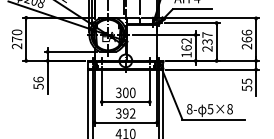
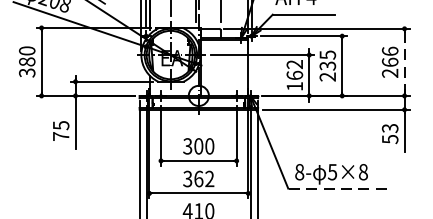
text: (207, 34) -> (327, 54), 237 -> 235
line: (256, 40) -> (405, 63), solid -> dashed
text: (16, 42) -> (26, 66), 270 -> 380
text: (246, 80) -> (389, 126), 55 -> 53
text: (38, 82) -> (60, 130), 56 -> 75
text: (125, 113) -> (198, 178), 392 -> 362
line: (213, 119) -> (337, 188), solid -> dashed

